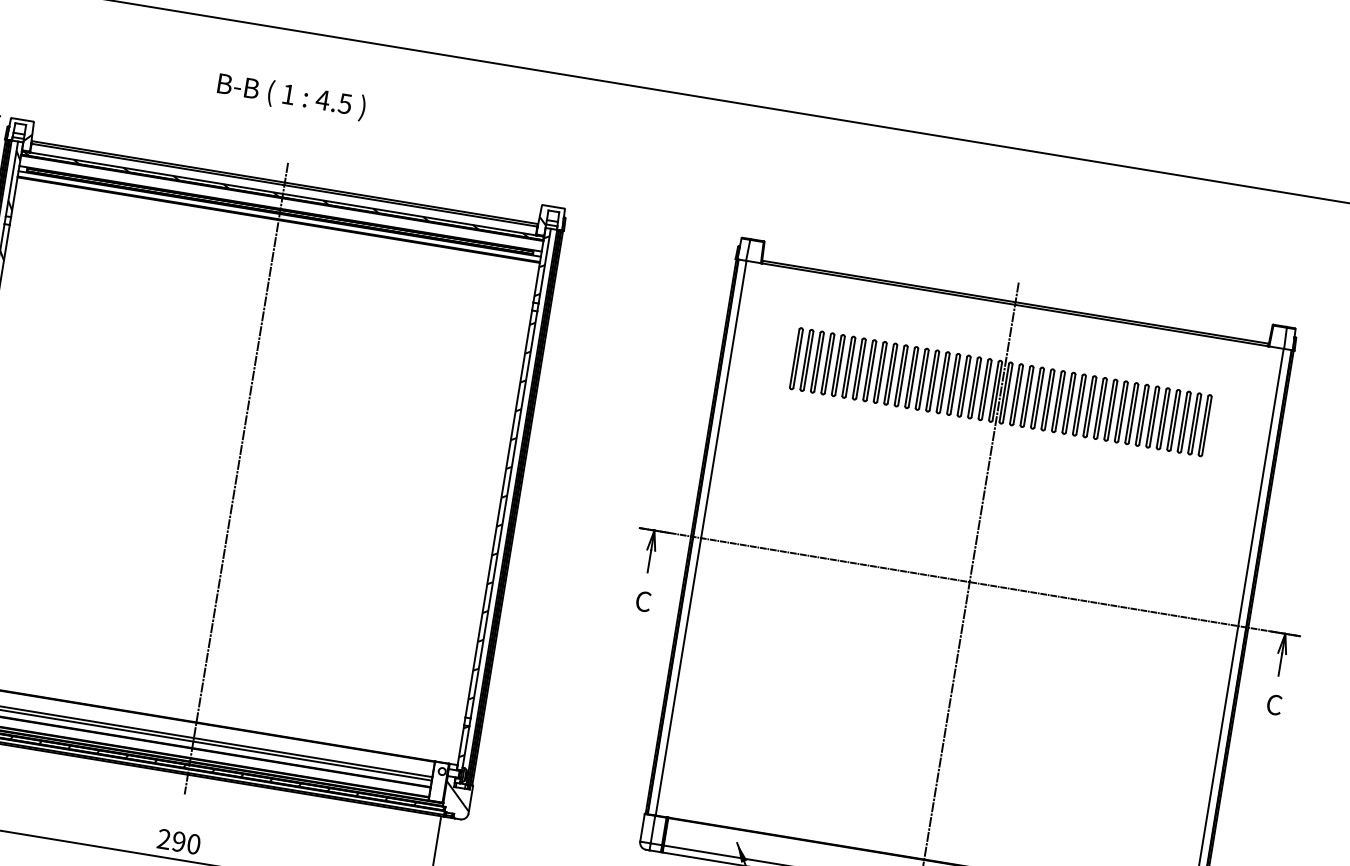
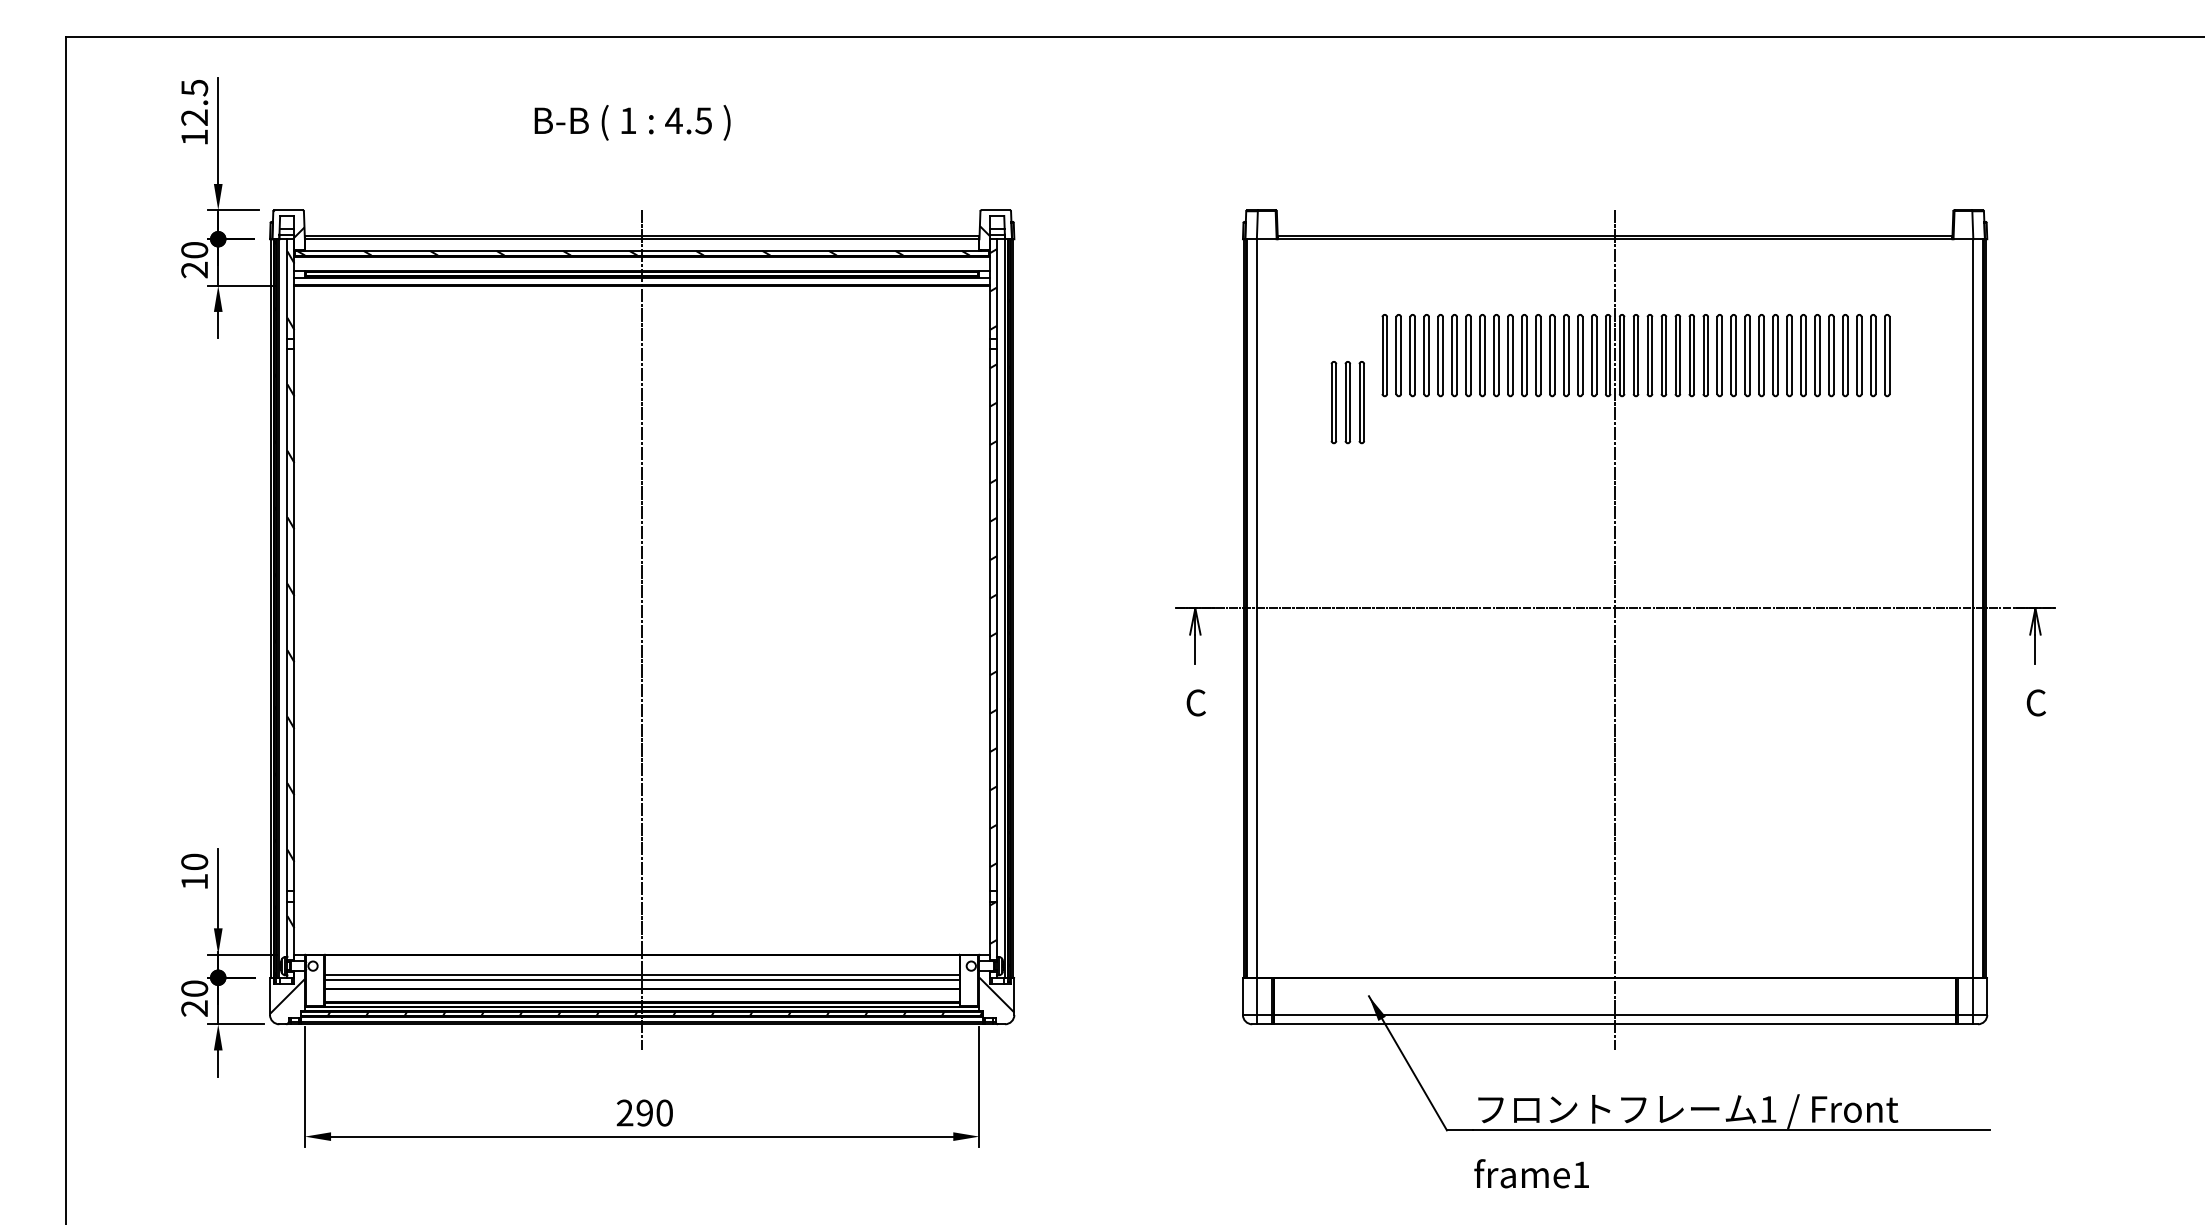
part: (806, 360) -> (1347, 402), moved

